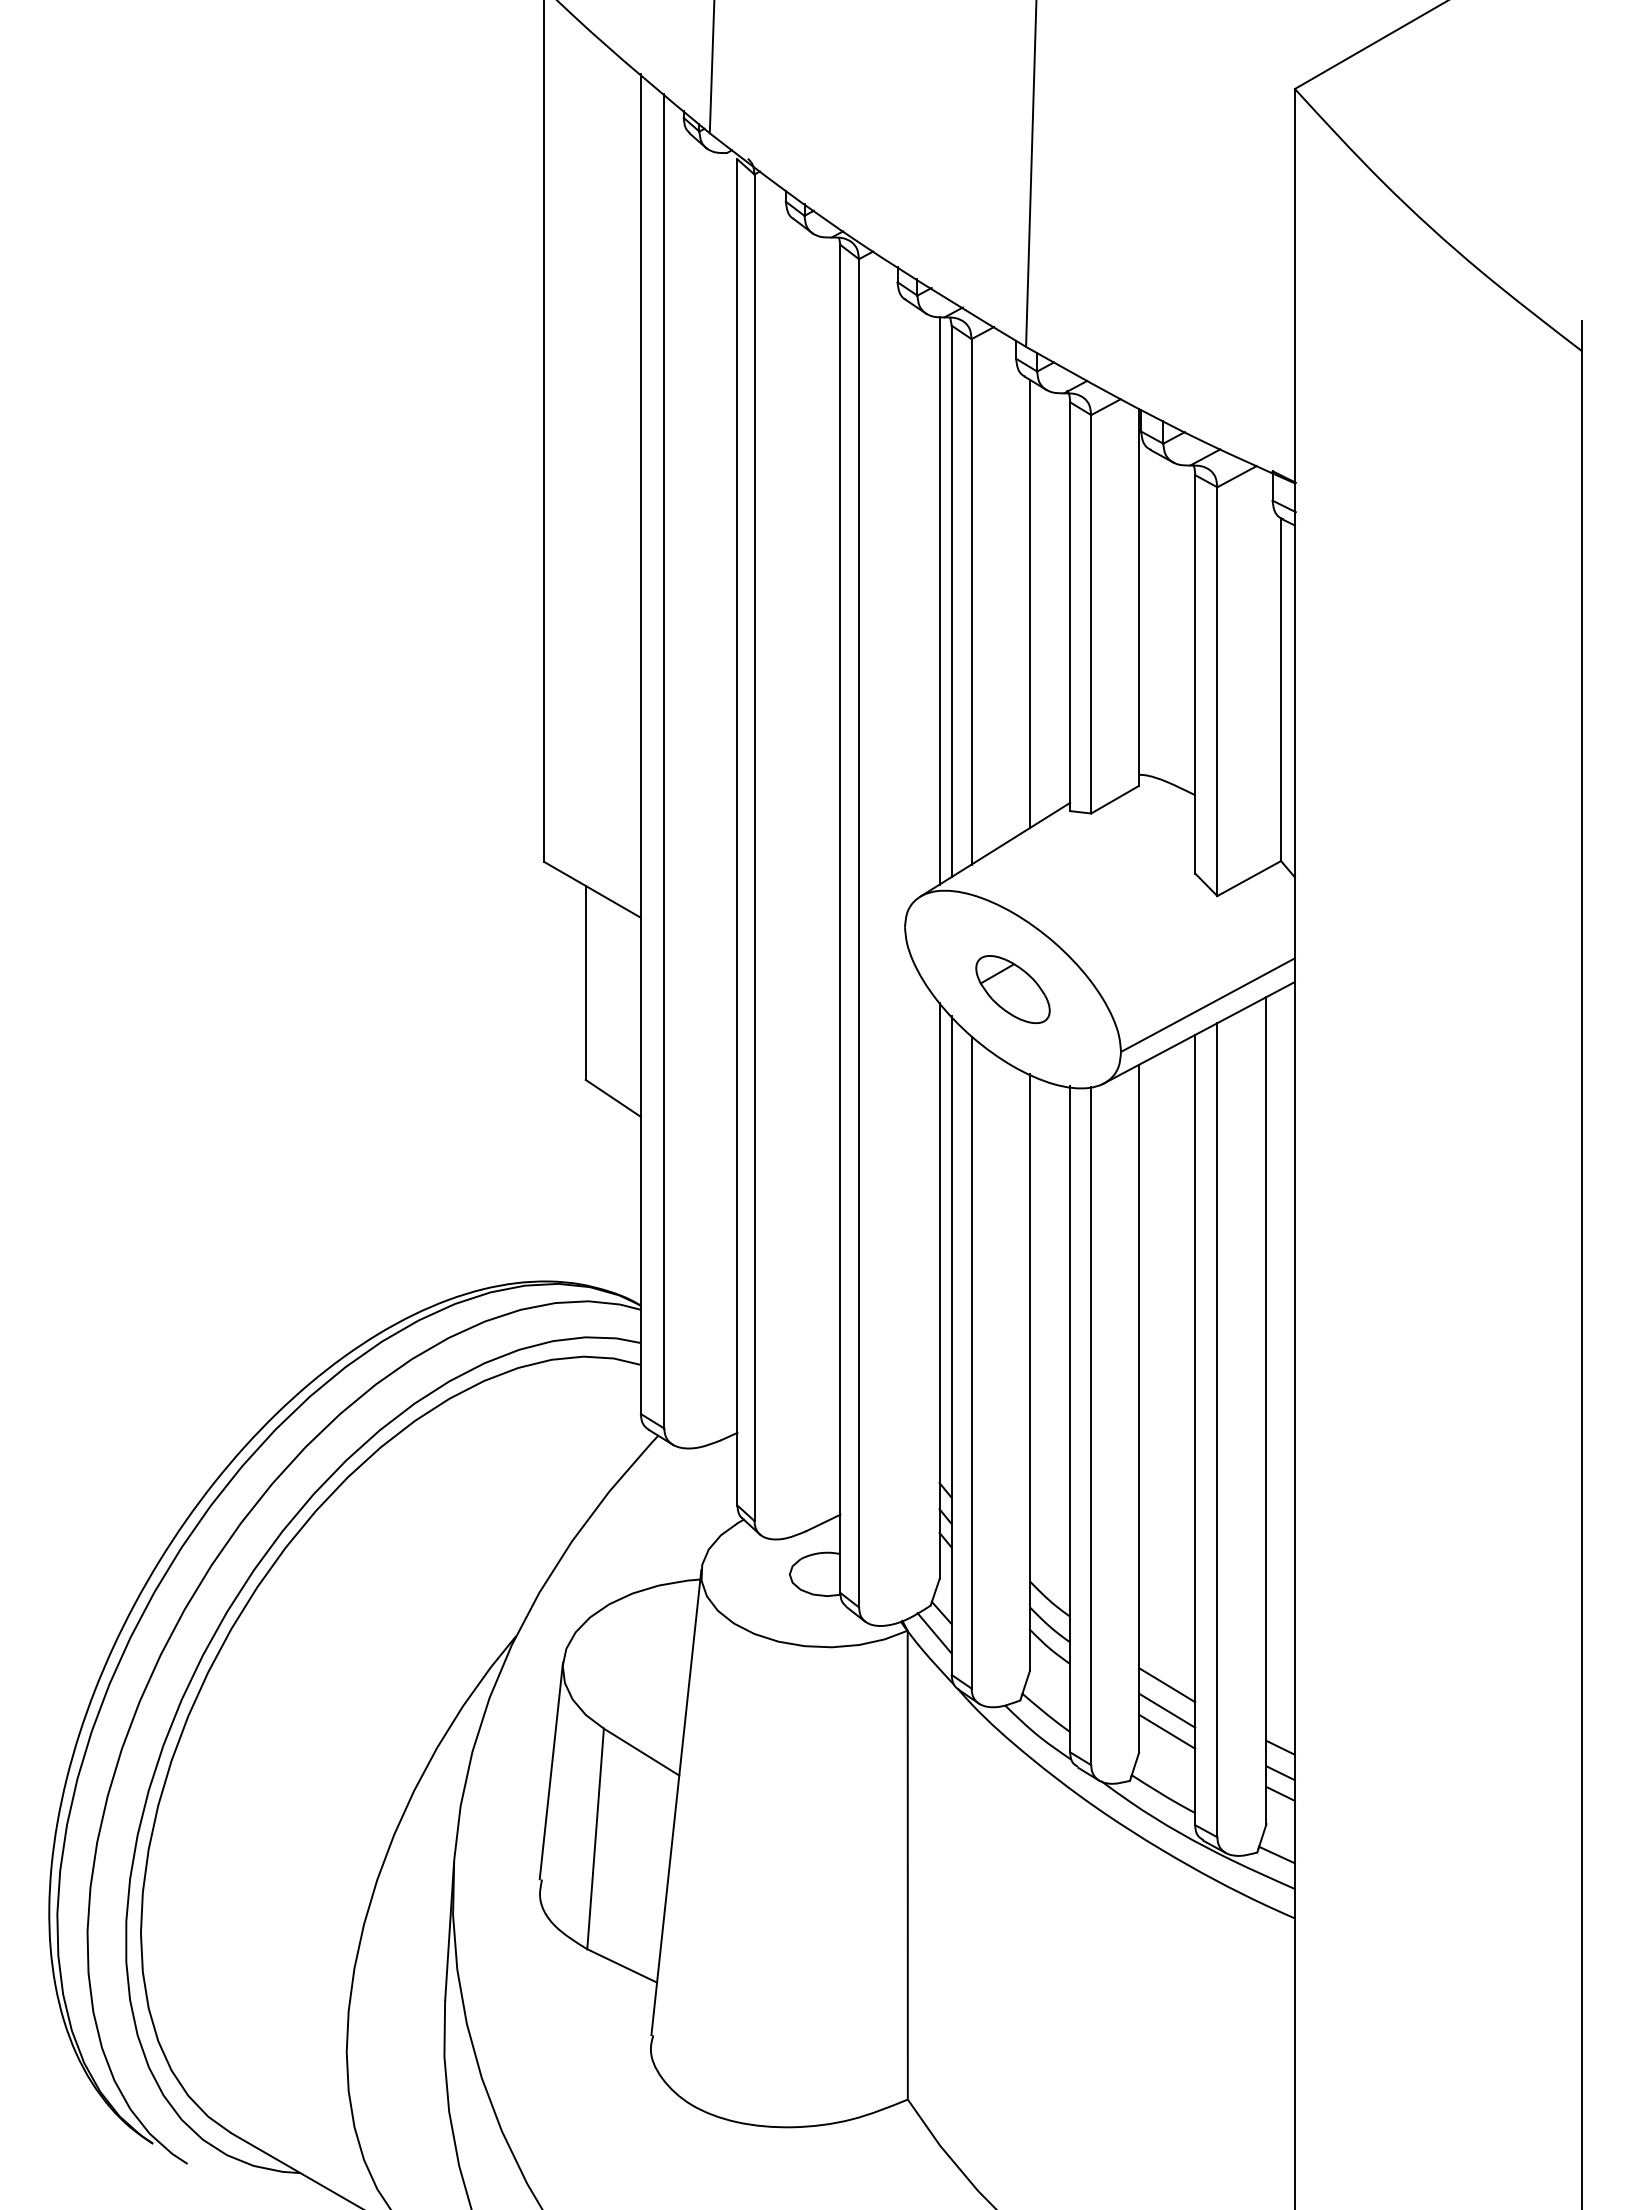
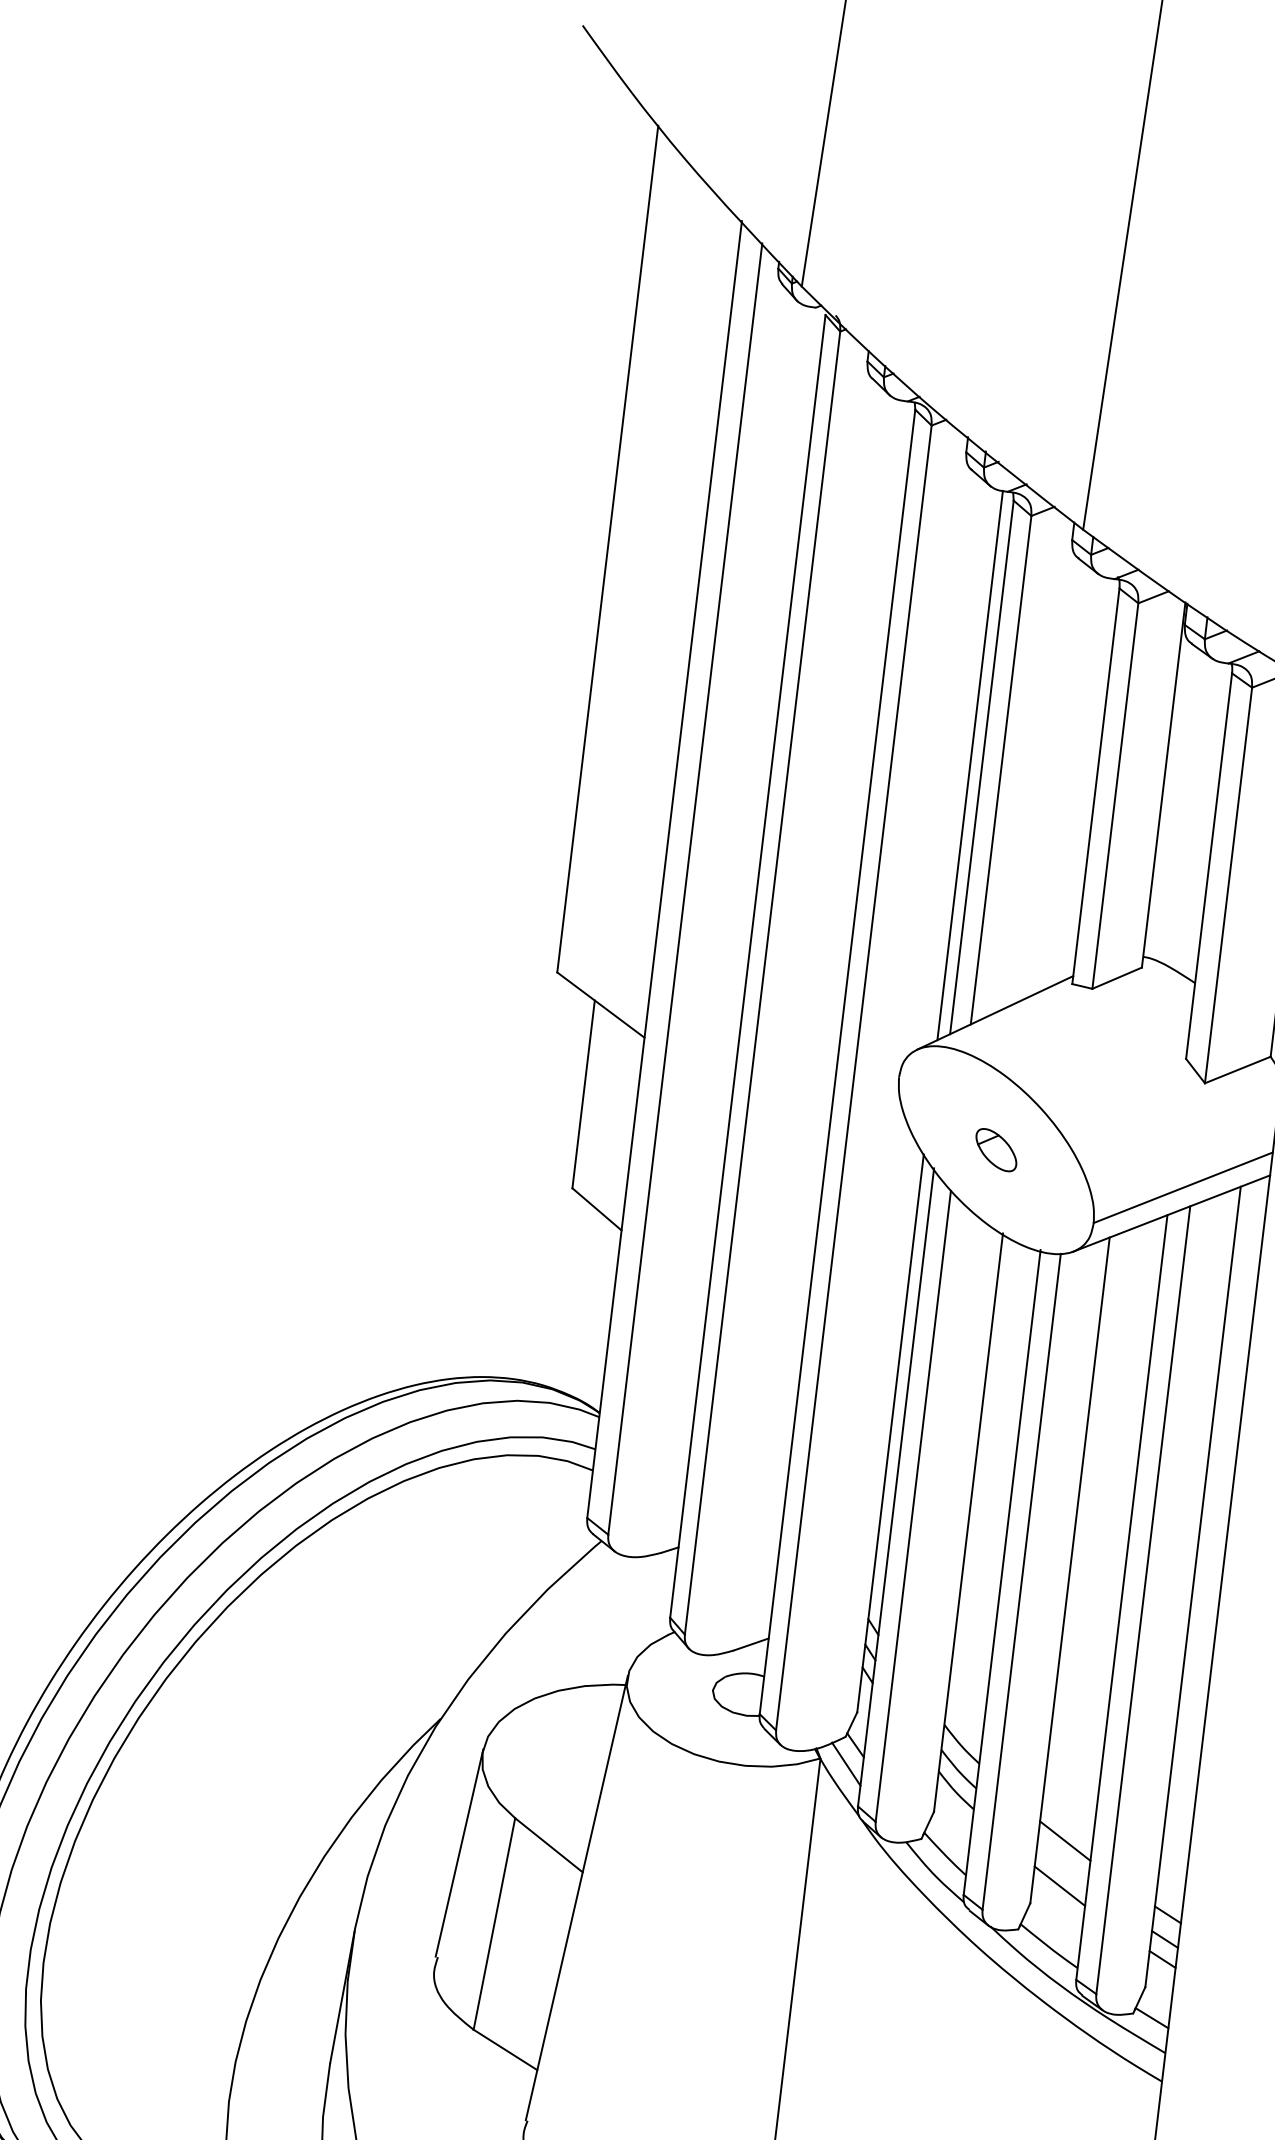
line: (1029, 603) -> (1056, 778), removed
part: (1012, 989) -> (995, 1150), size x0.6
line: (1167, 1710) -> (1062, 1865), removed

